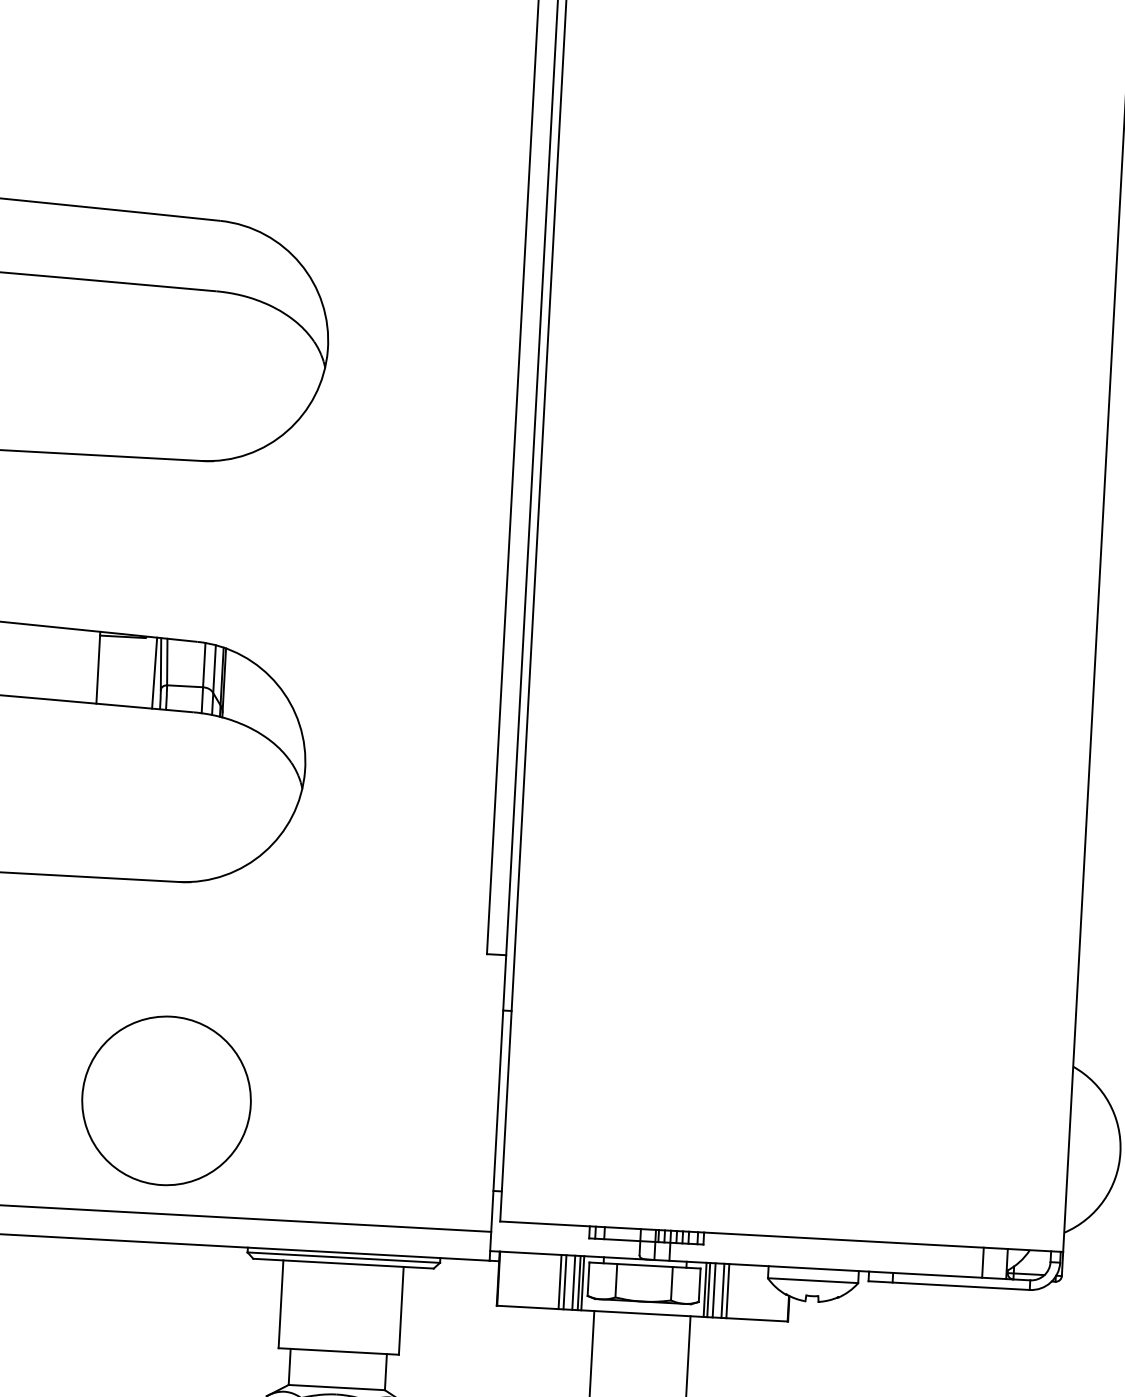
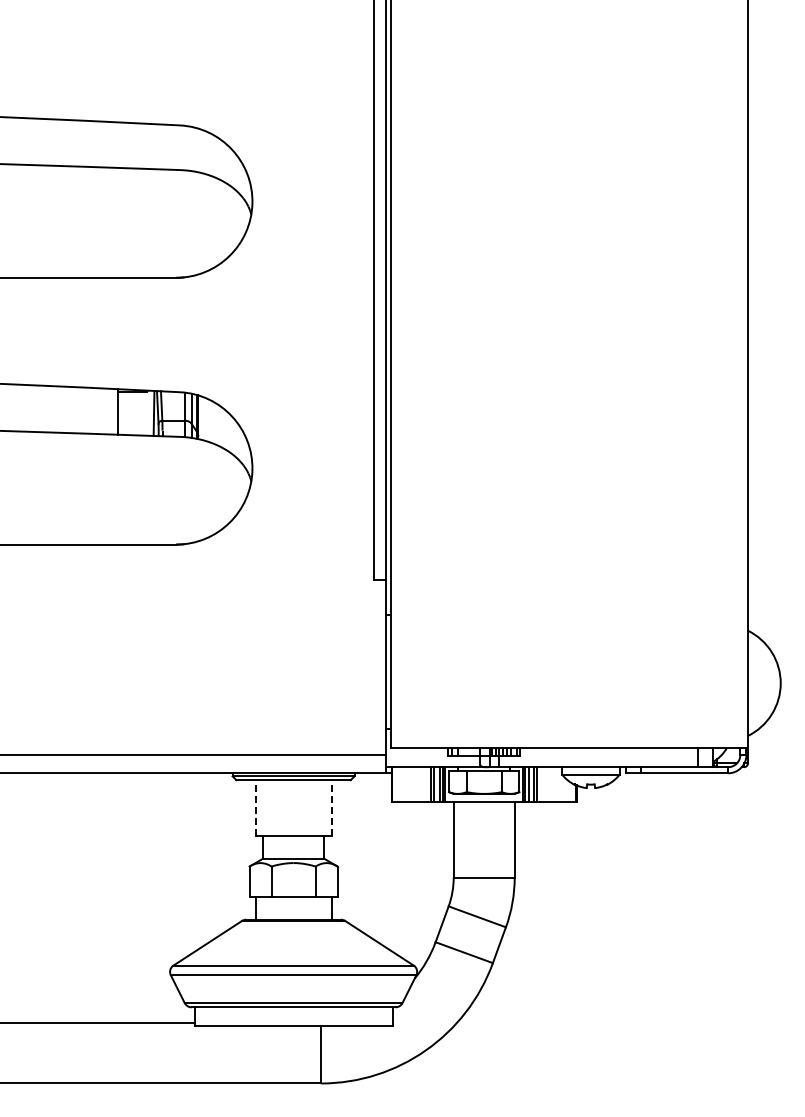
circle: (166, 1101) -> (176, 683), removed
line: (281, 1303) -> (255, 807), solid -> dashed
line: (400, 1310) -> (331, 807), solid -> dashed

